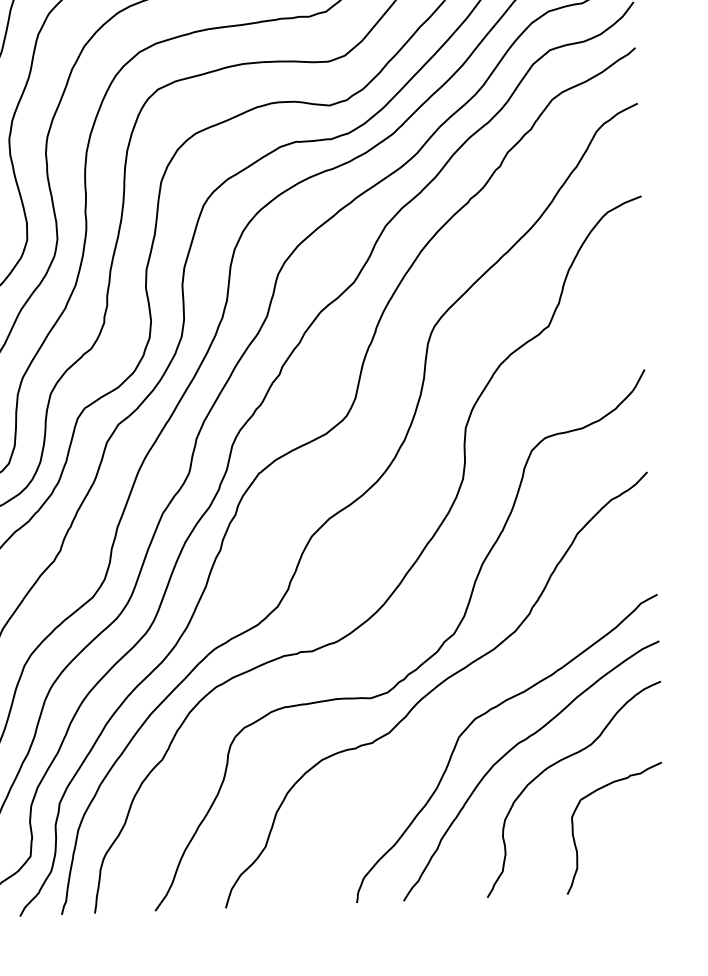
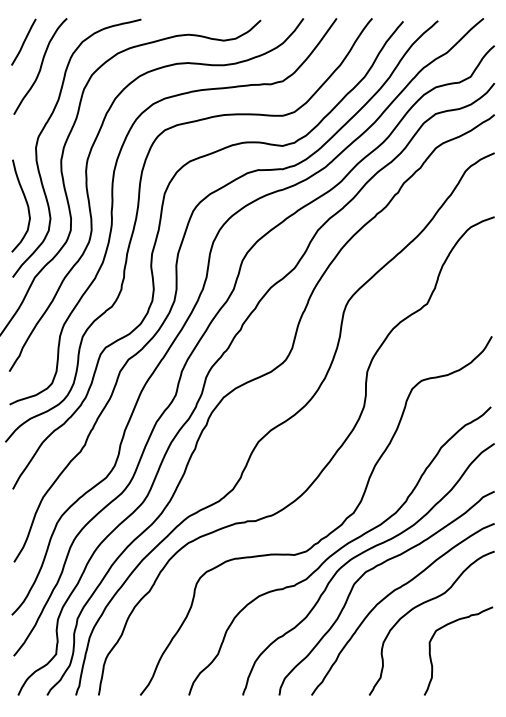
curve: (466, 695) -> (360, 555), added

